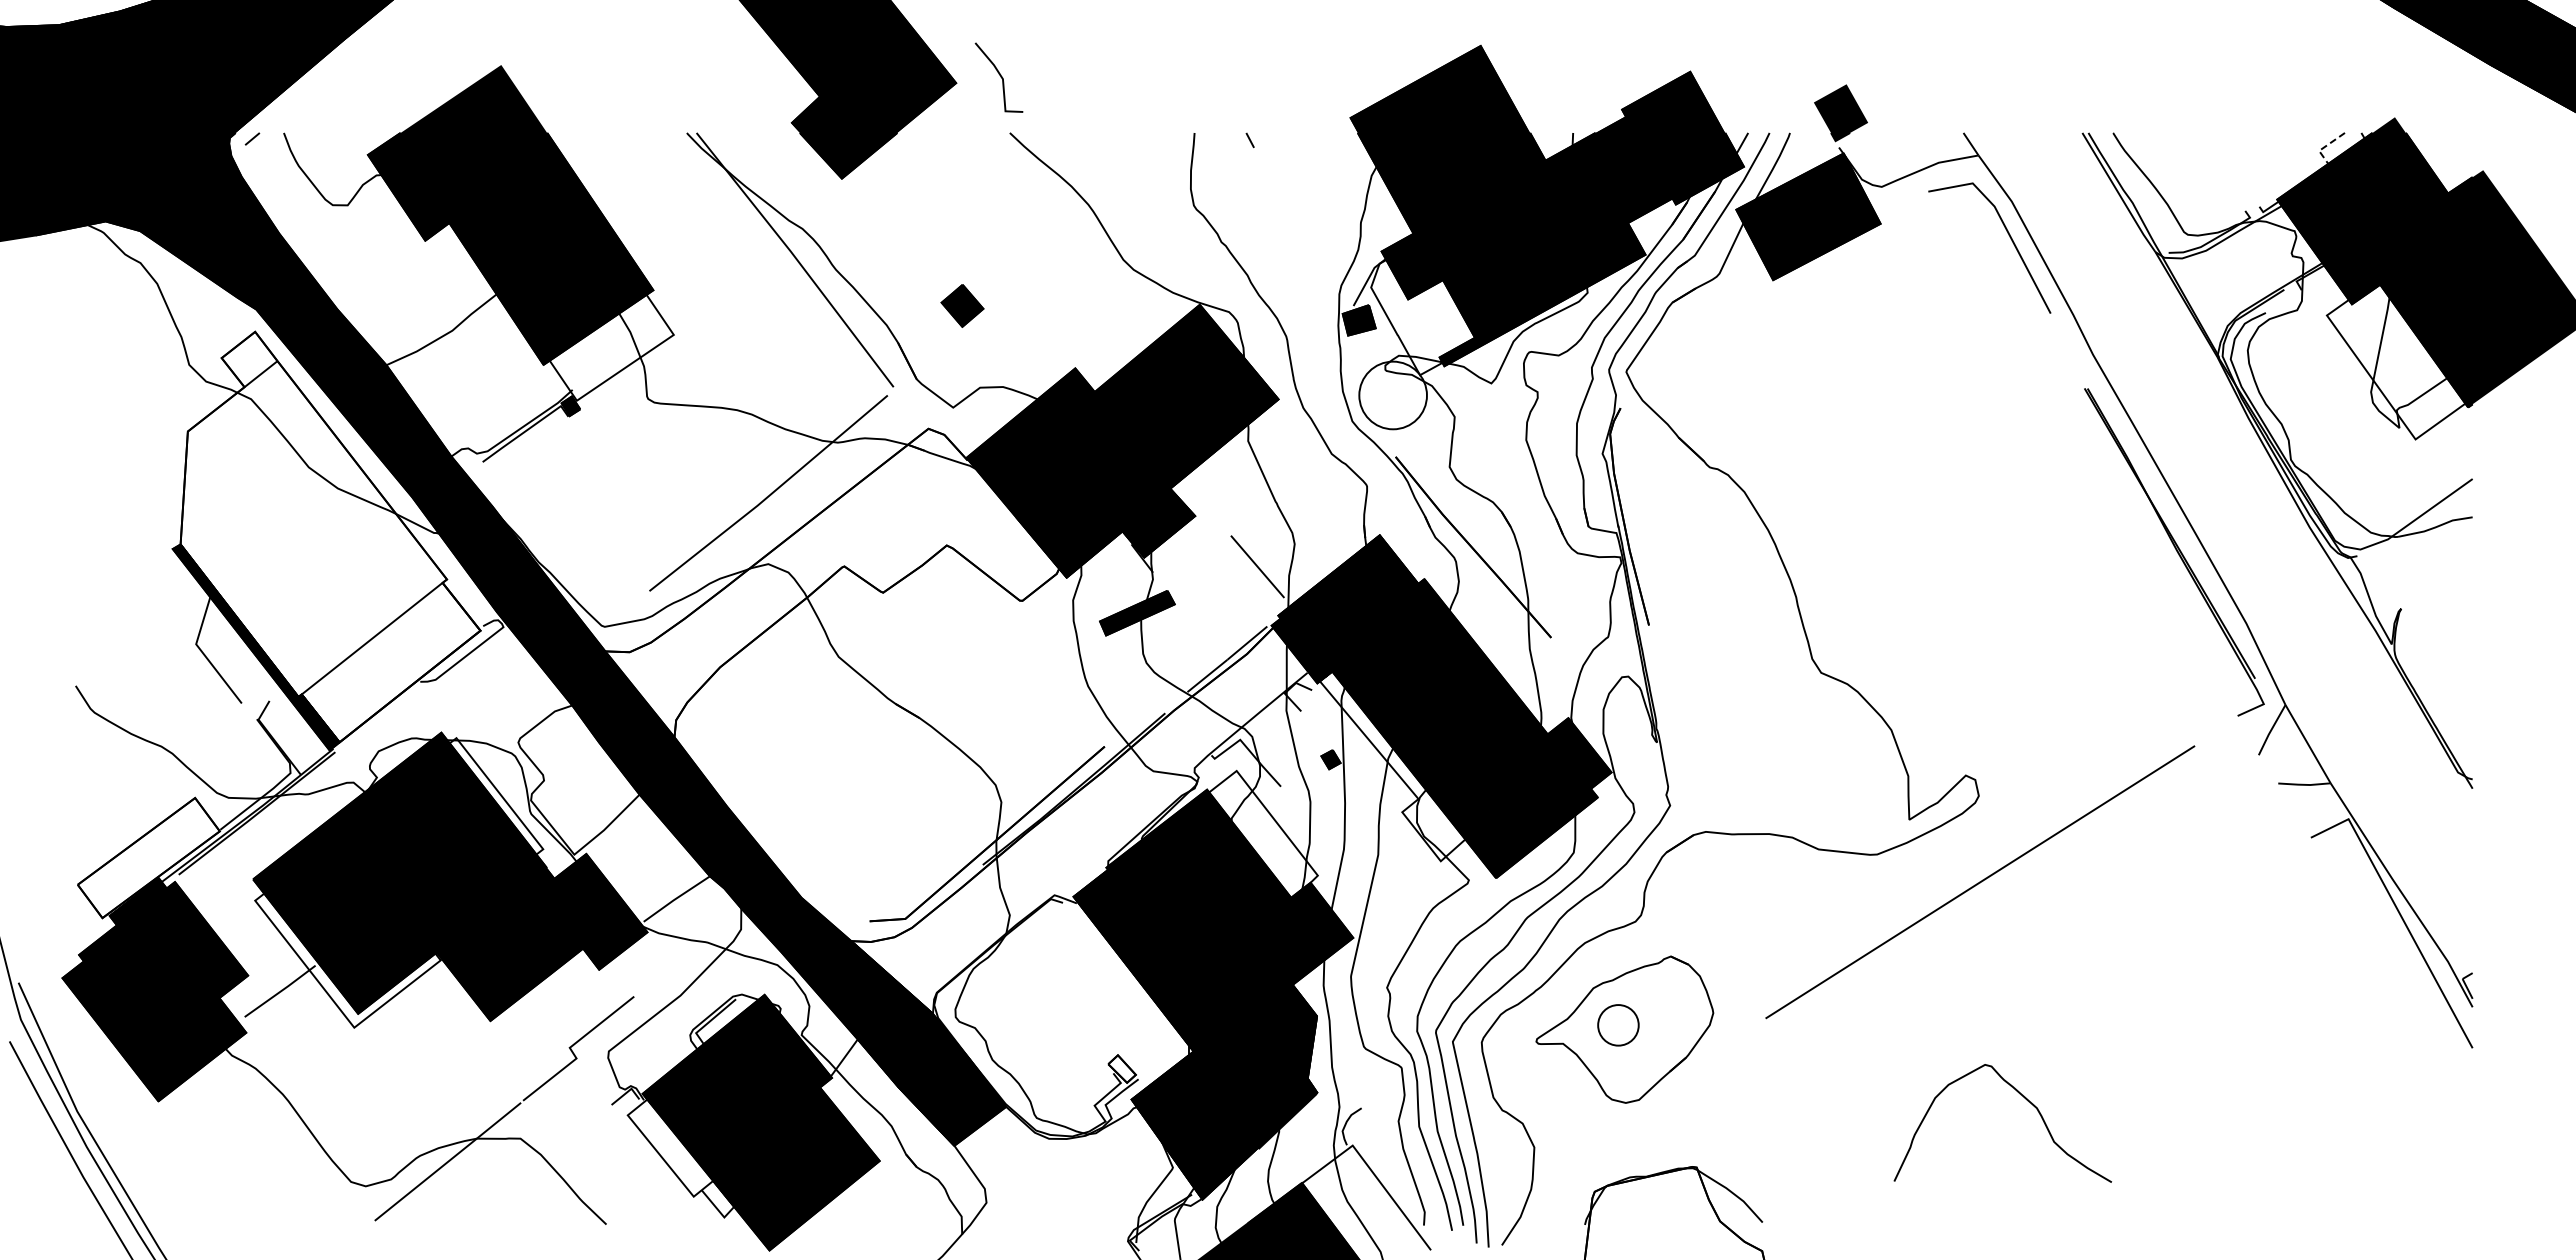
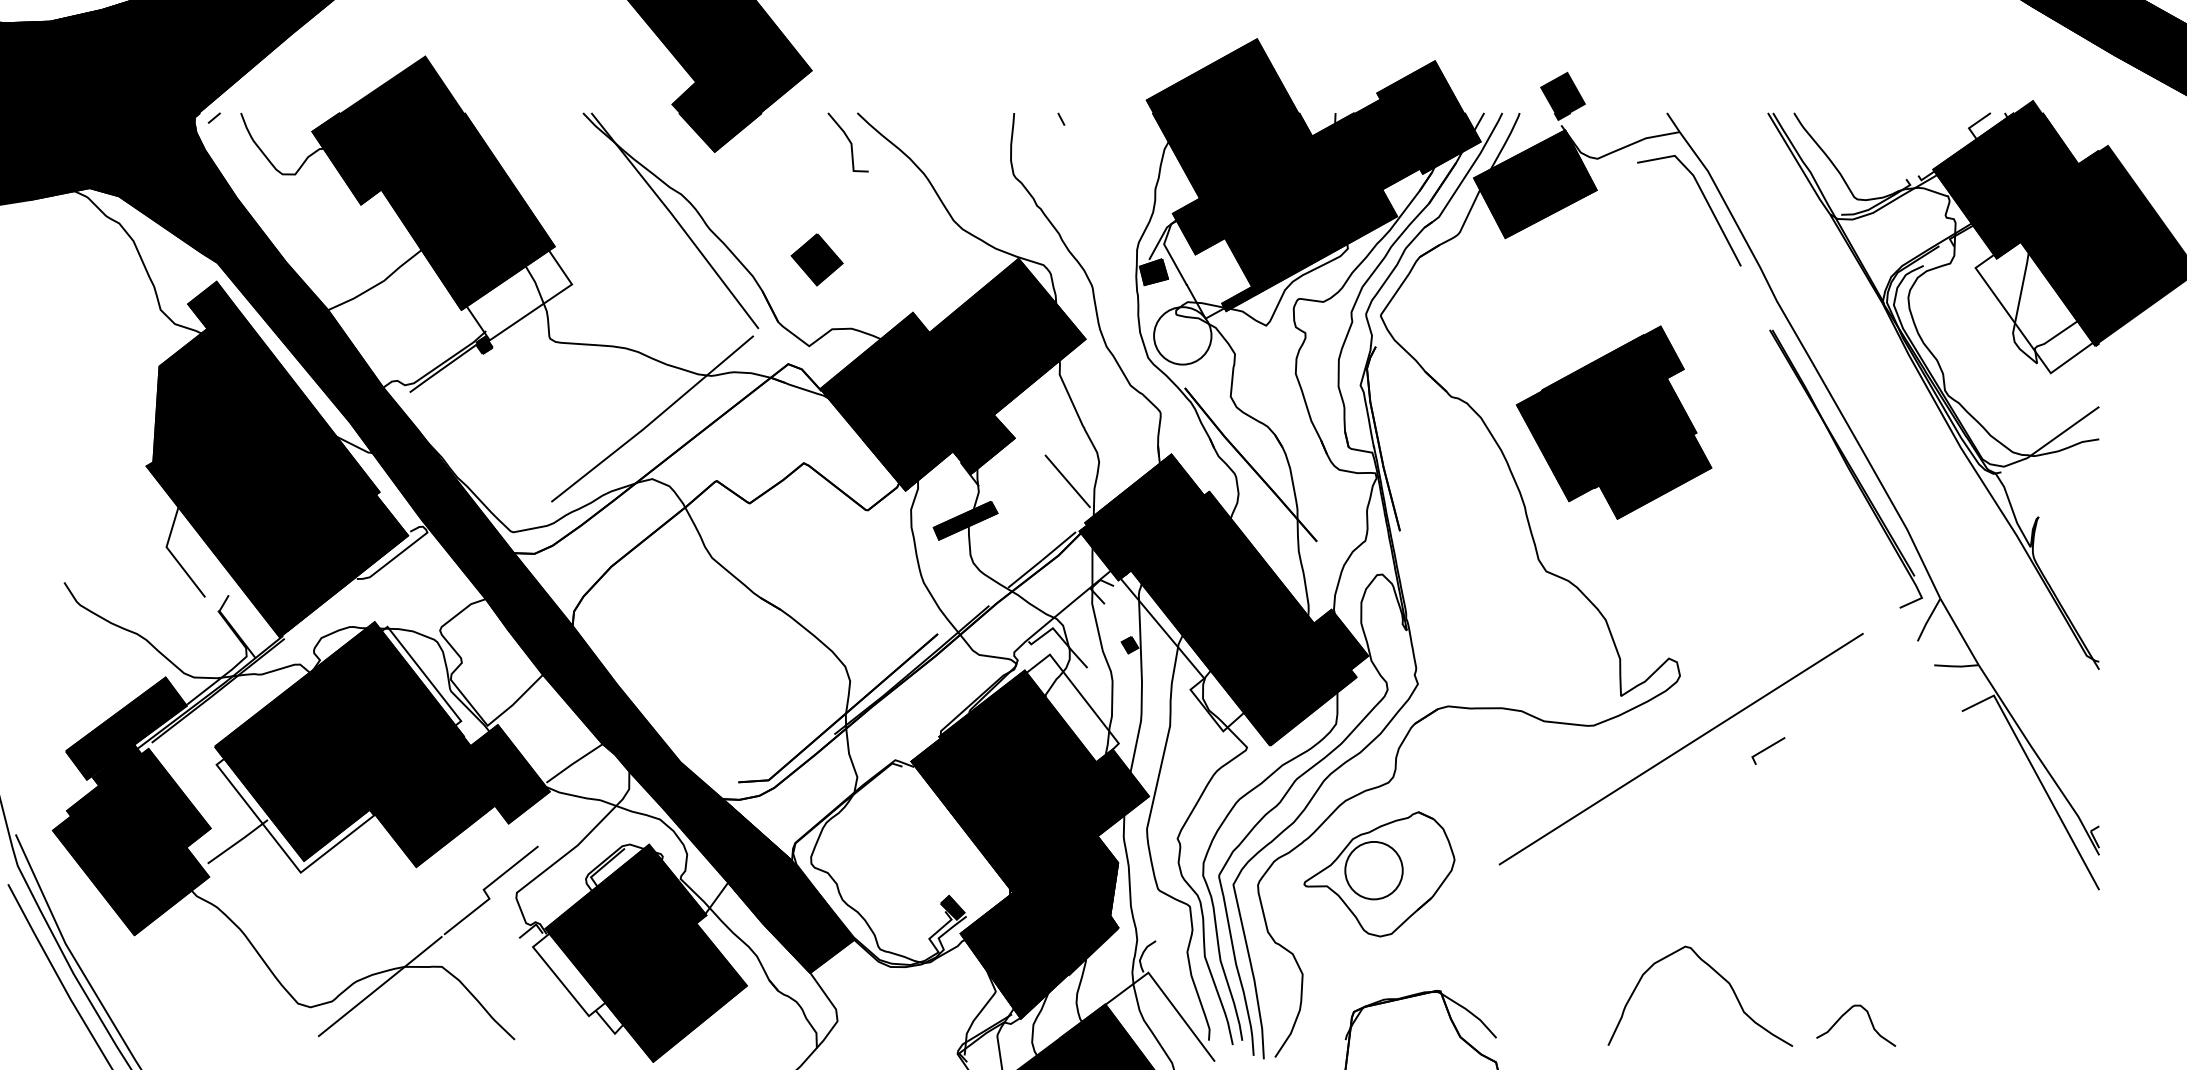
line: (1000, 77) -> (849, 142), moved
line: (2324, 146) -> (1973, 124), dashed -> solid
part: (962, 305) -> (817, 259), size x1.43
part: (1900, 497) -> (1613, 422), added
fill: (330, 536) -> (280, 455), added
fill: (148, 858) -> (126, 728), added
line: (2081, 882) -> (1767, 749), added
circle: (1618, 1025) -> (1374, 870), size x1.67
fill: (1121, 1068) -> (952, 907), added
curve: (2025, 1099) -> (1719, 976), moved
curve: (2201, 1199) -> (1869, 1018), added

